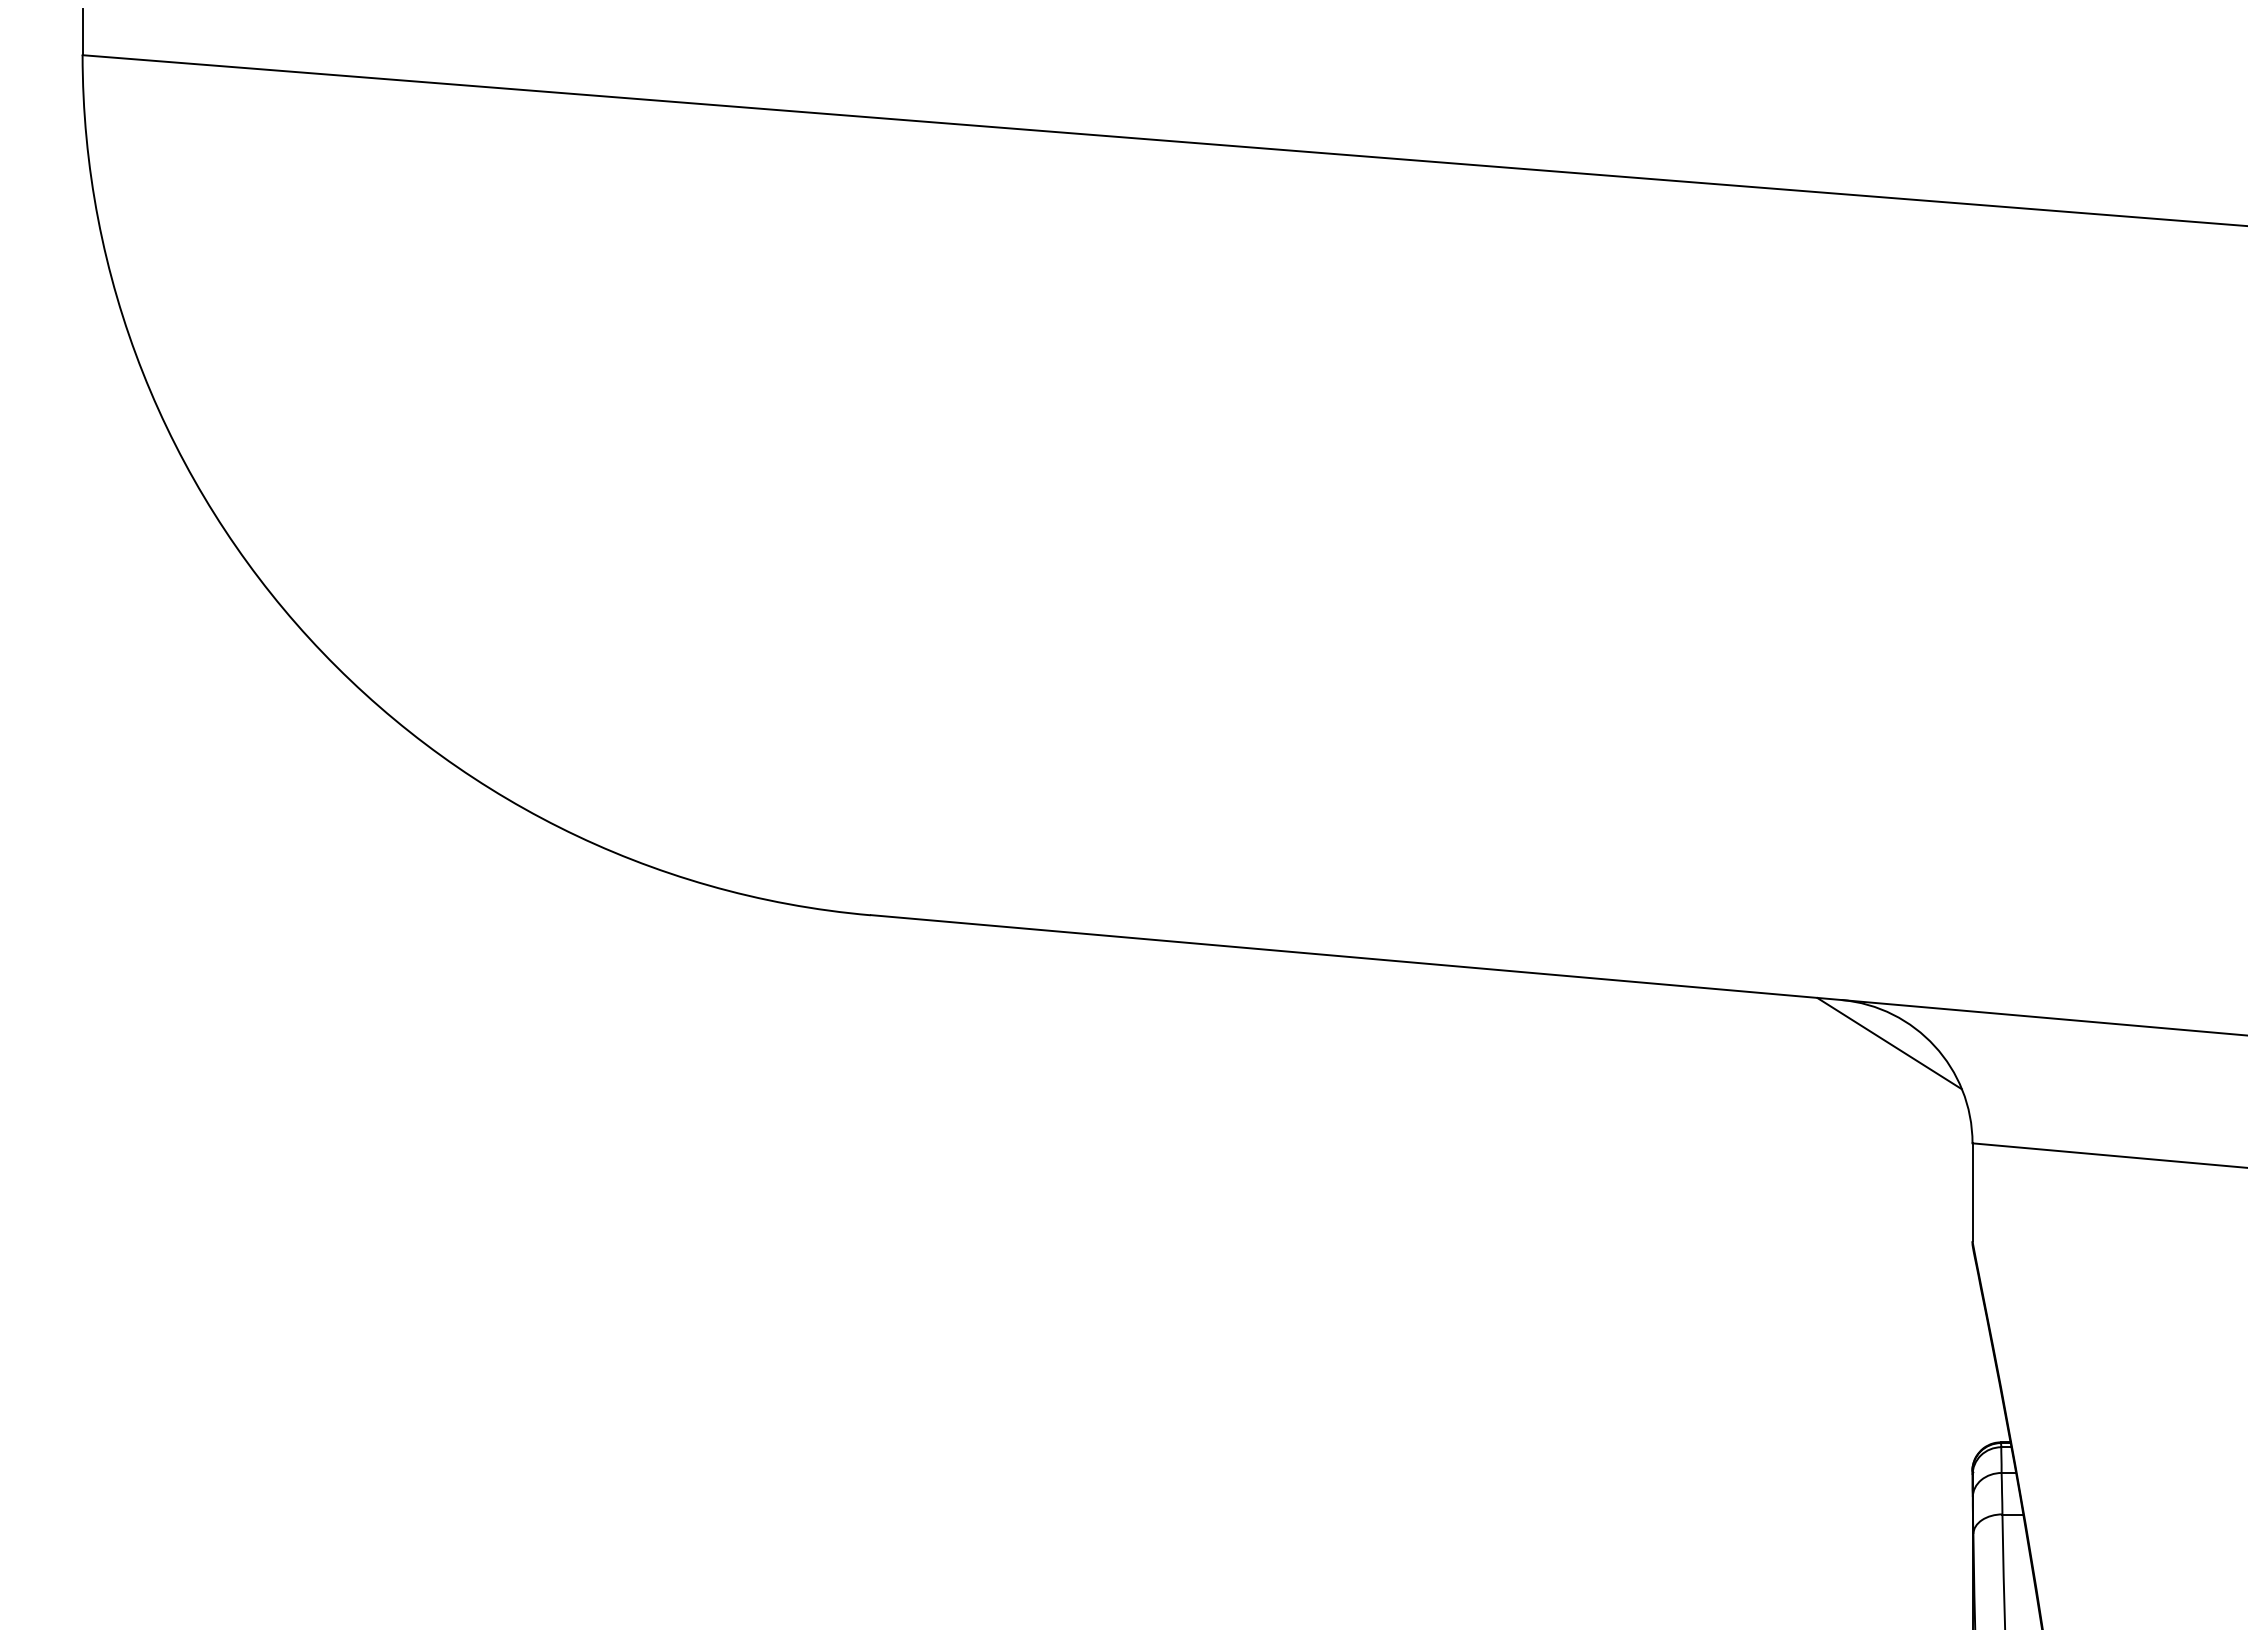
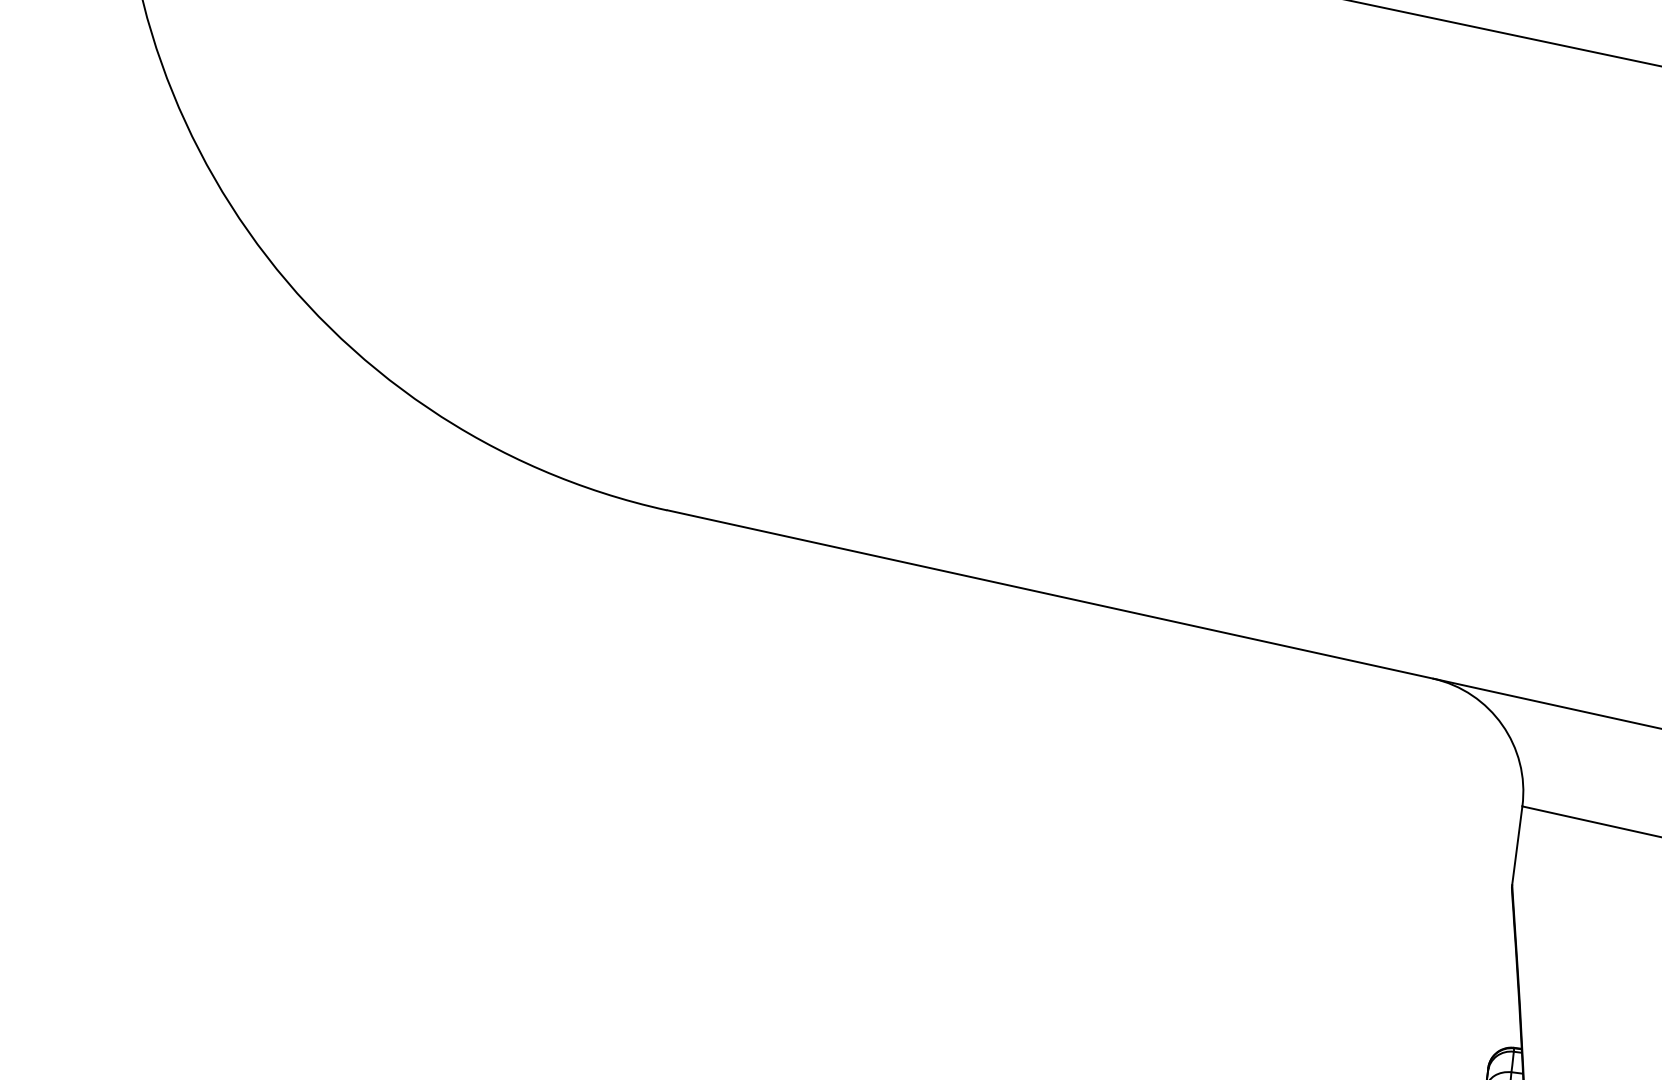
line: (1889, 1043) -> (1466, 718), removed

